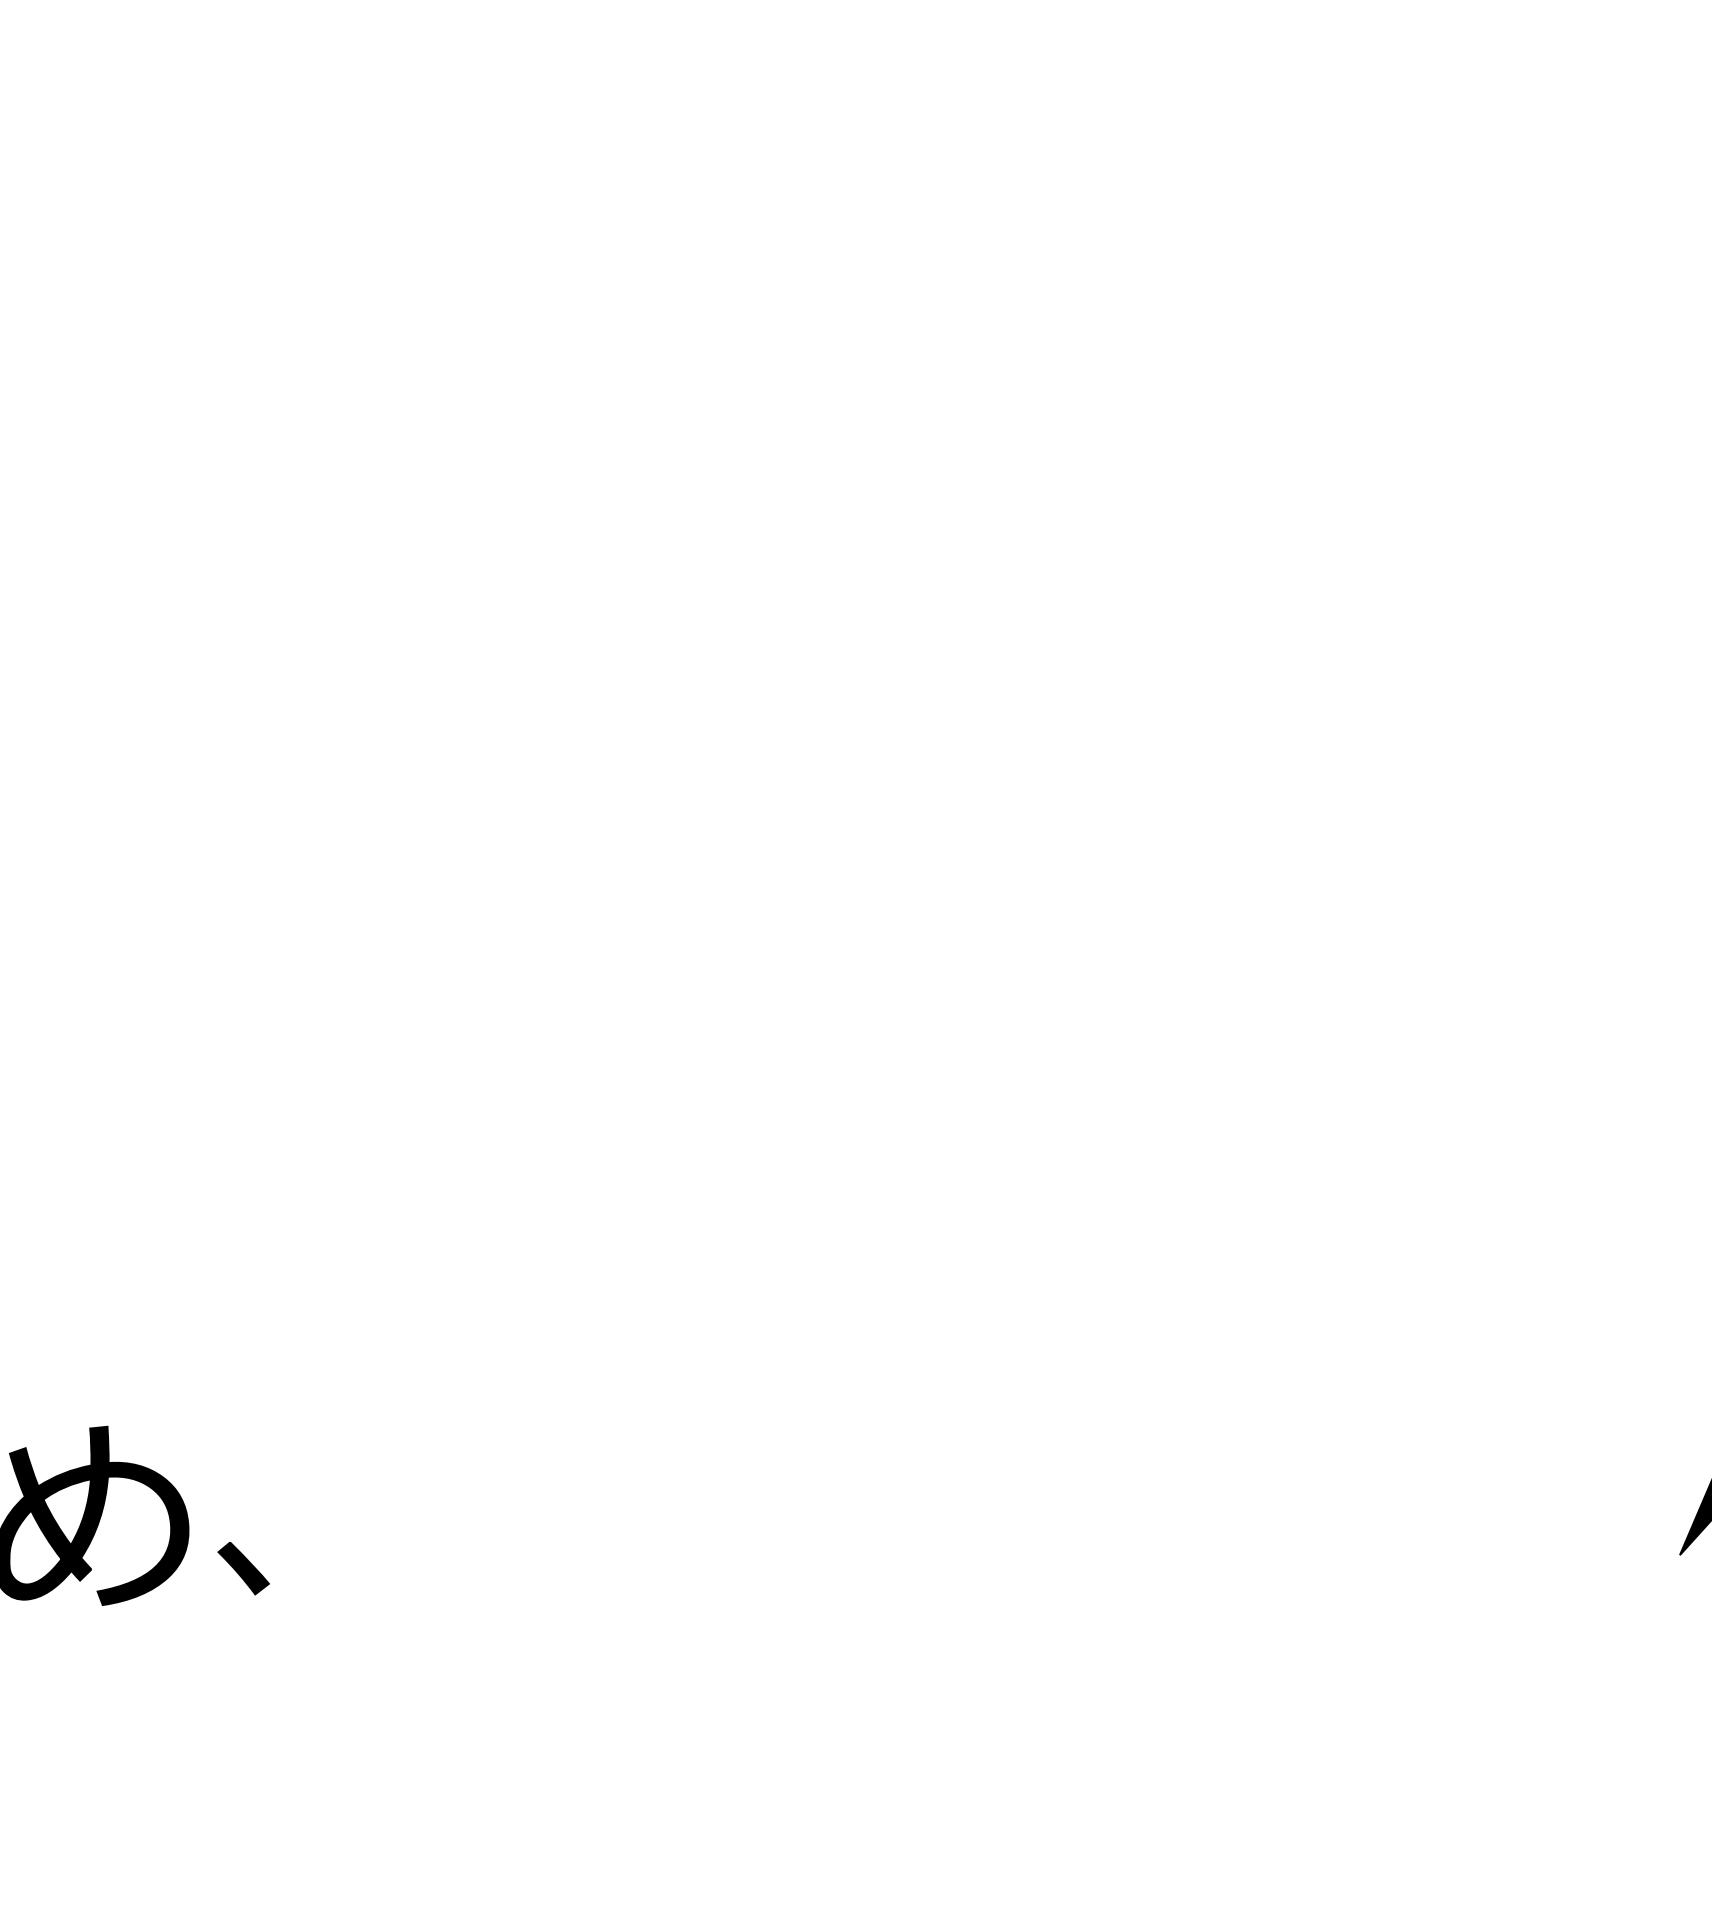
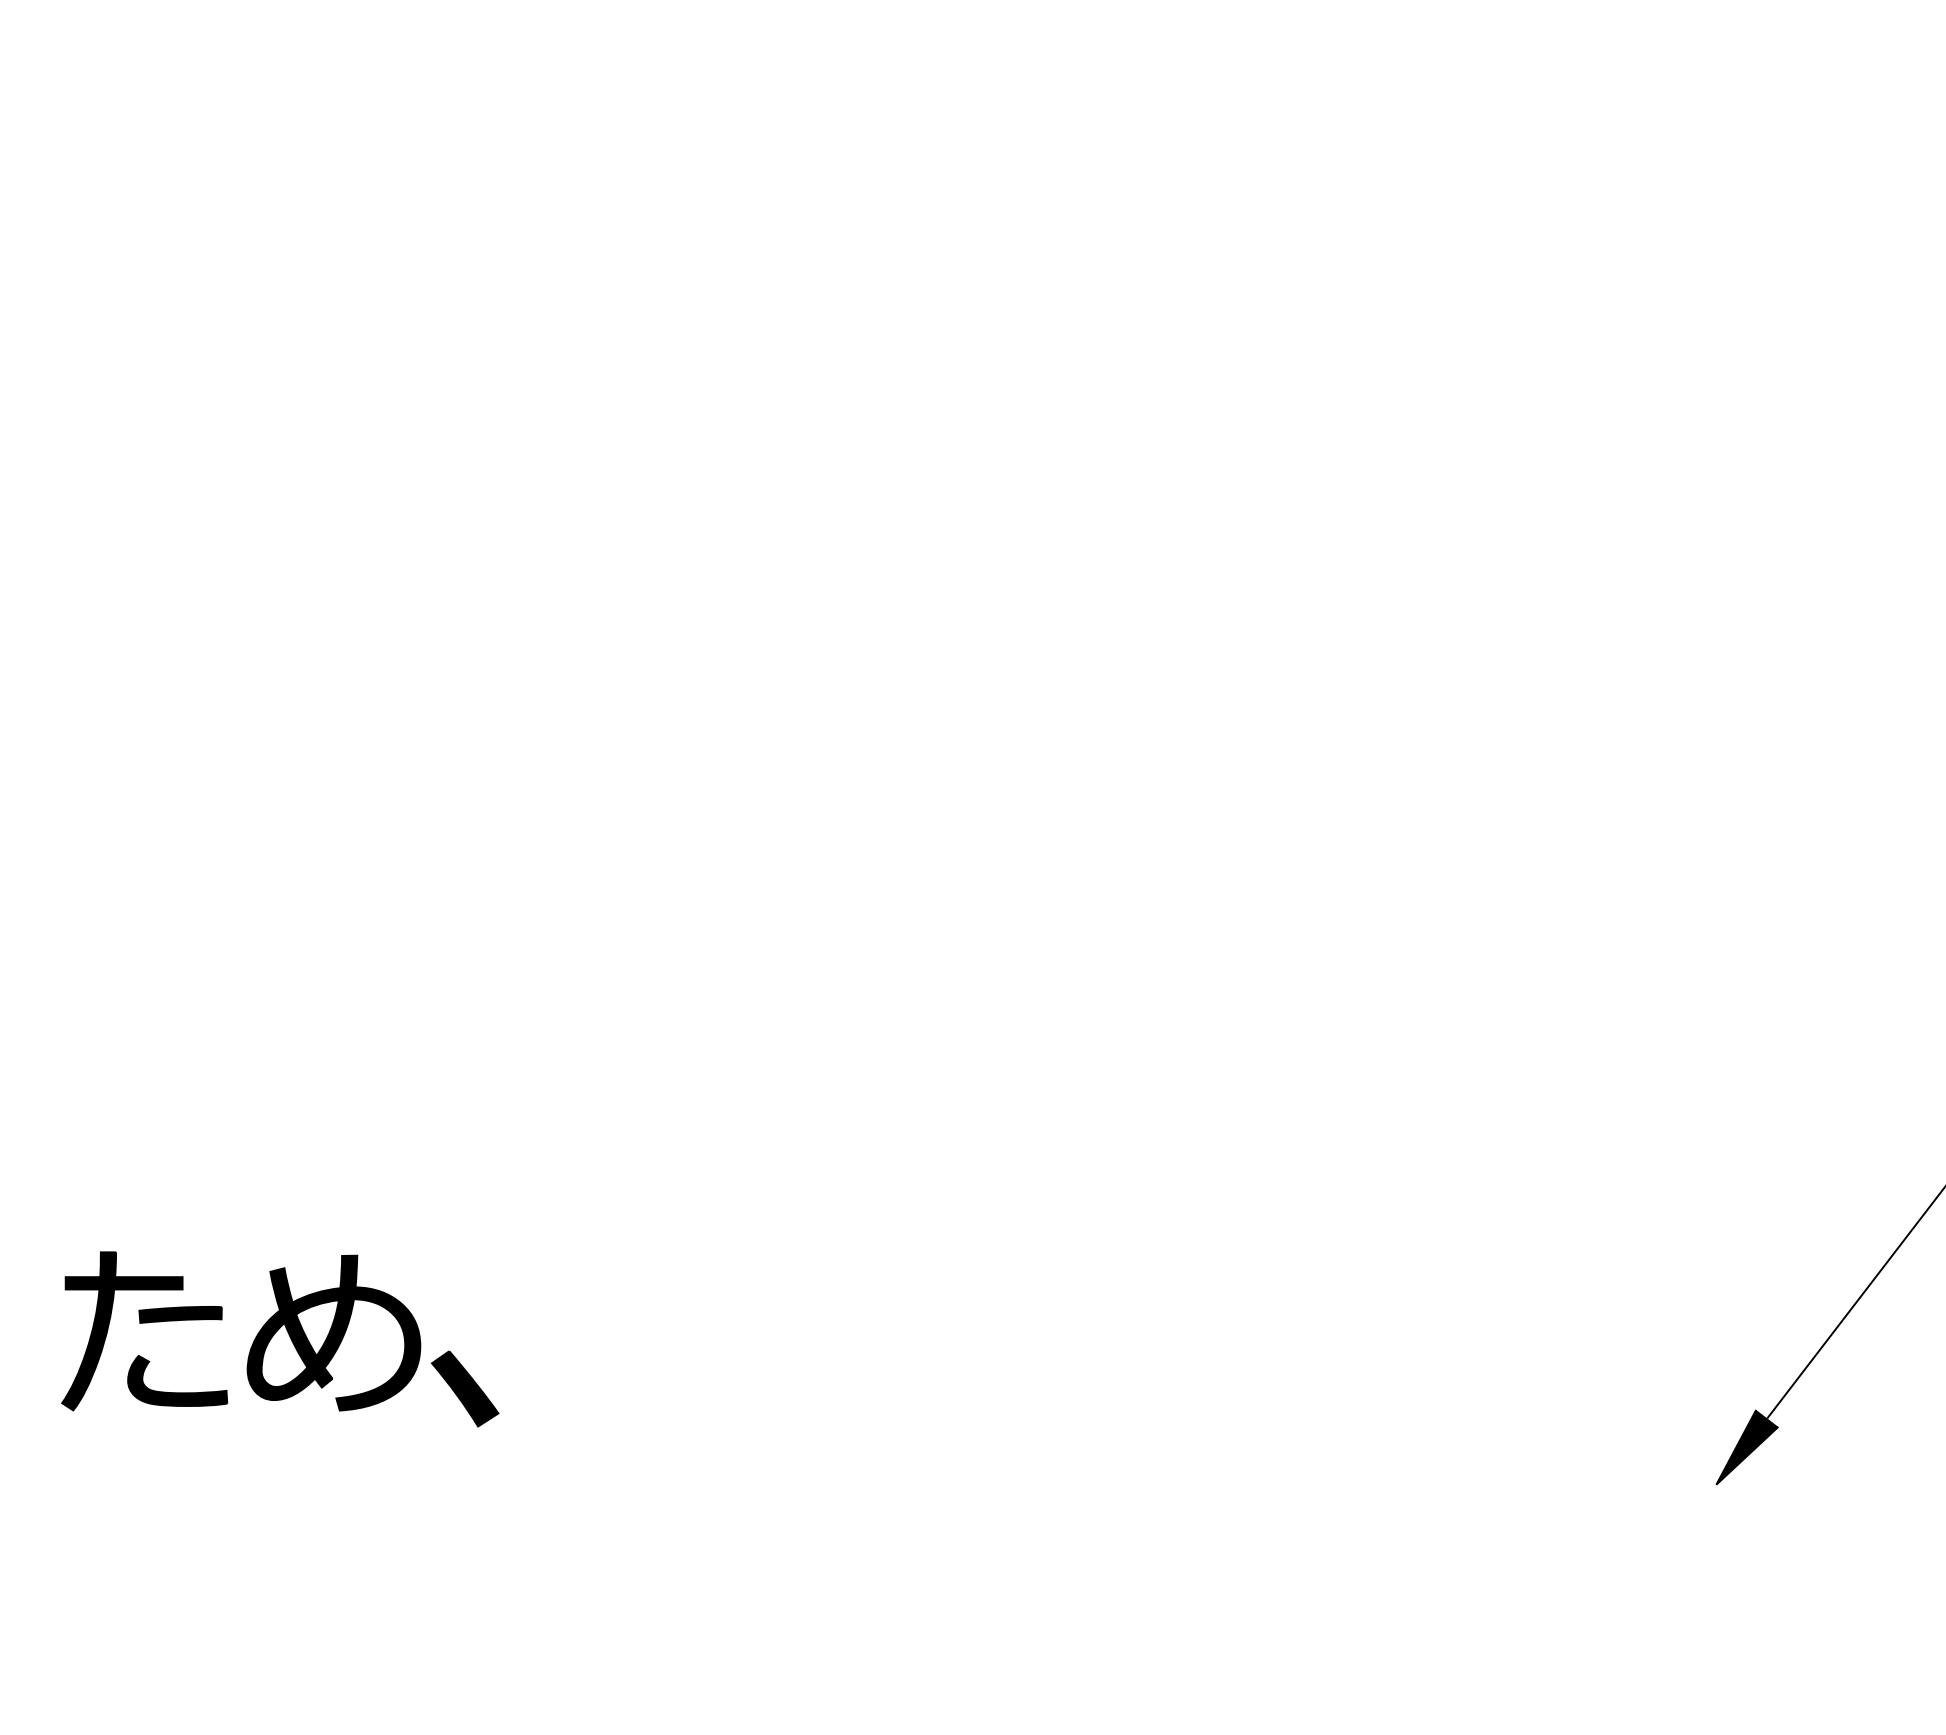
part: (244, 1568) -> (465, 1389), size x1.6

